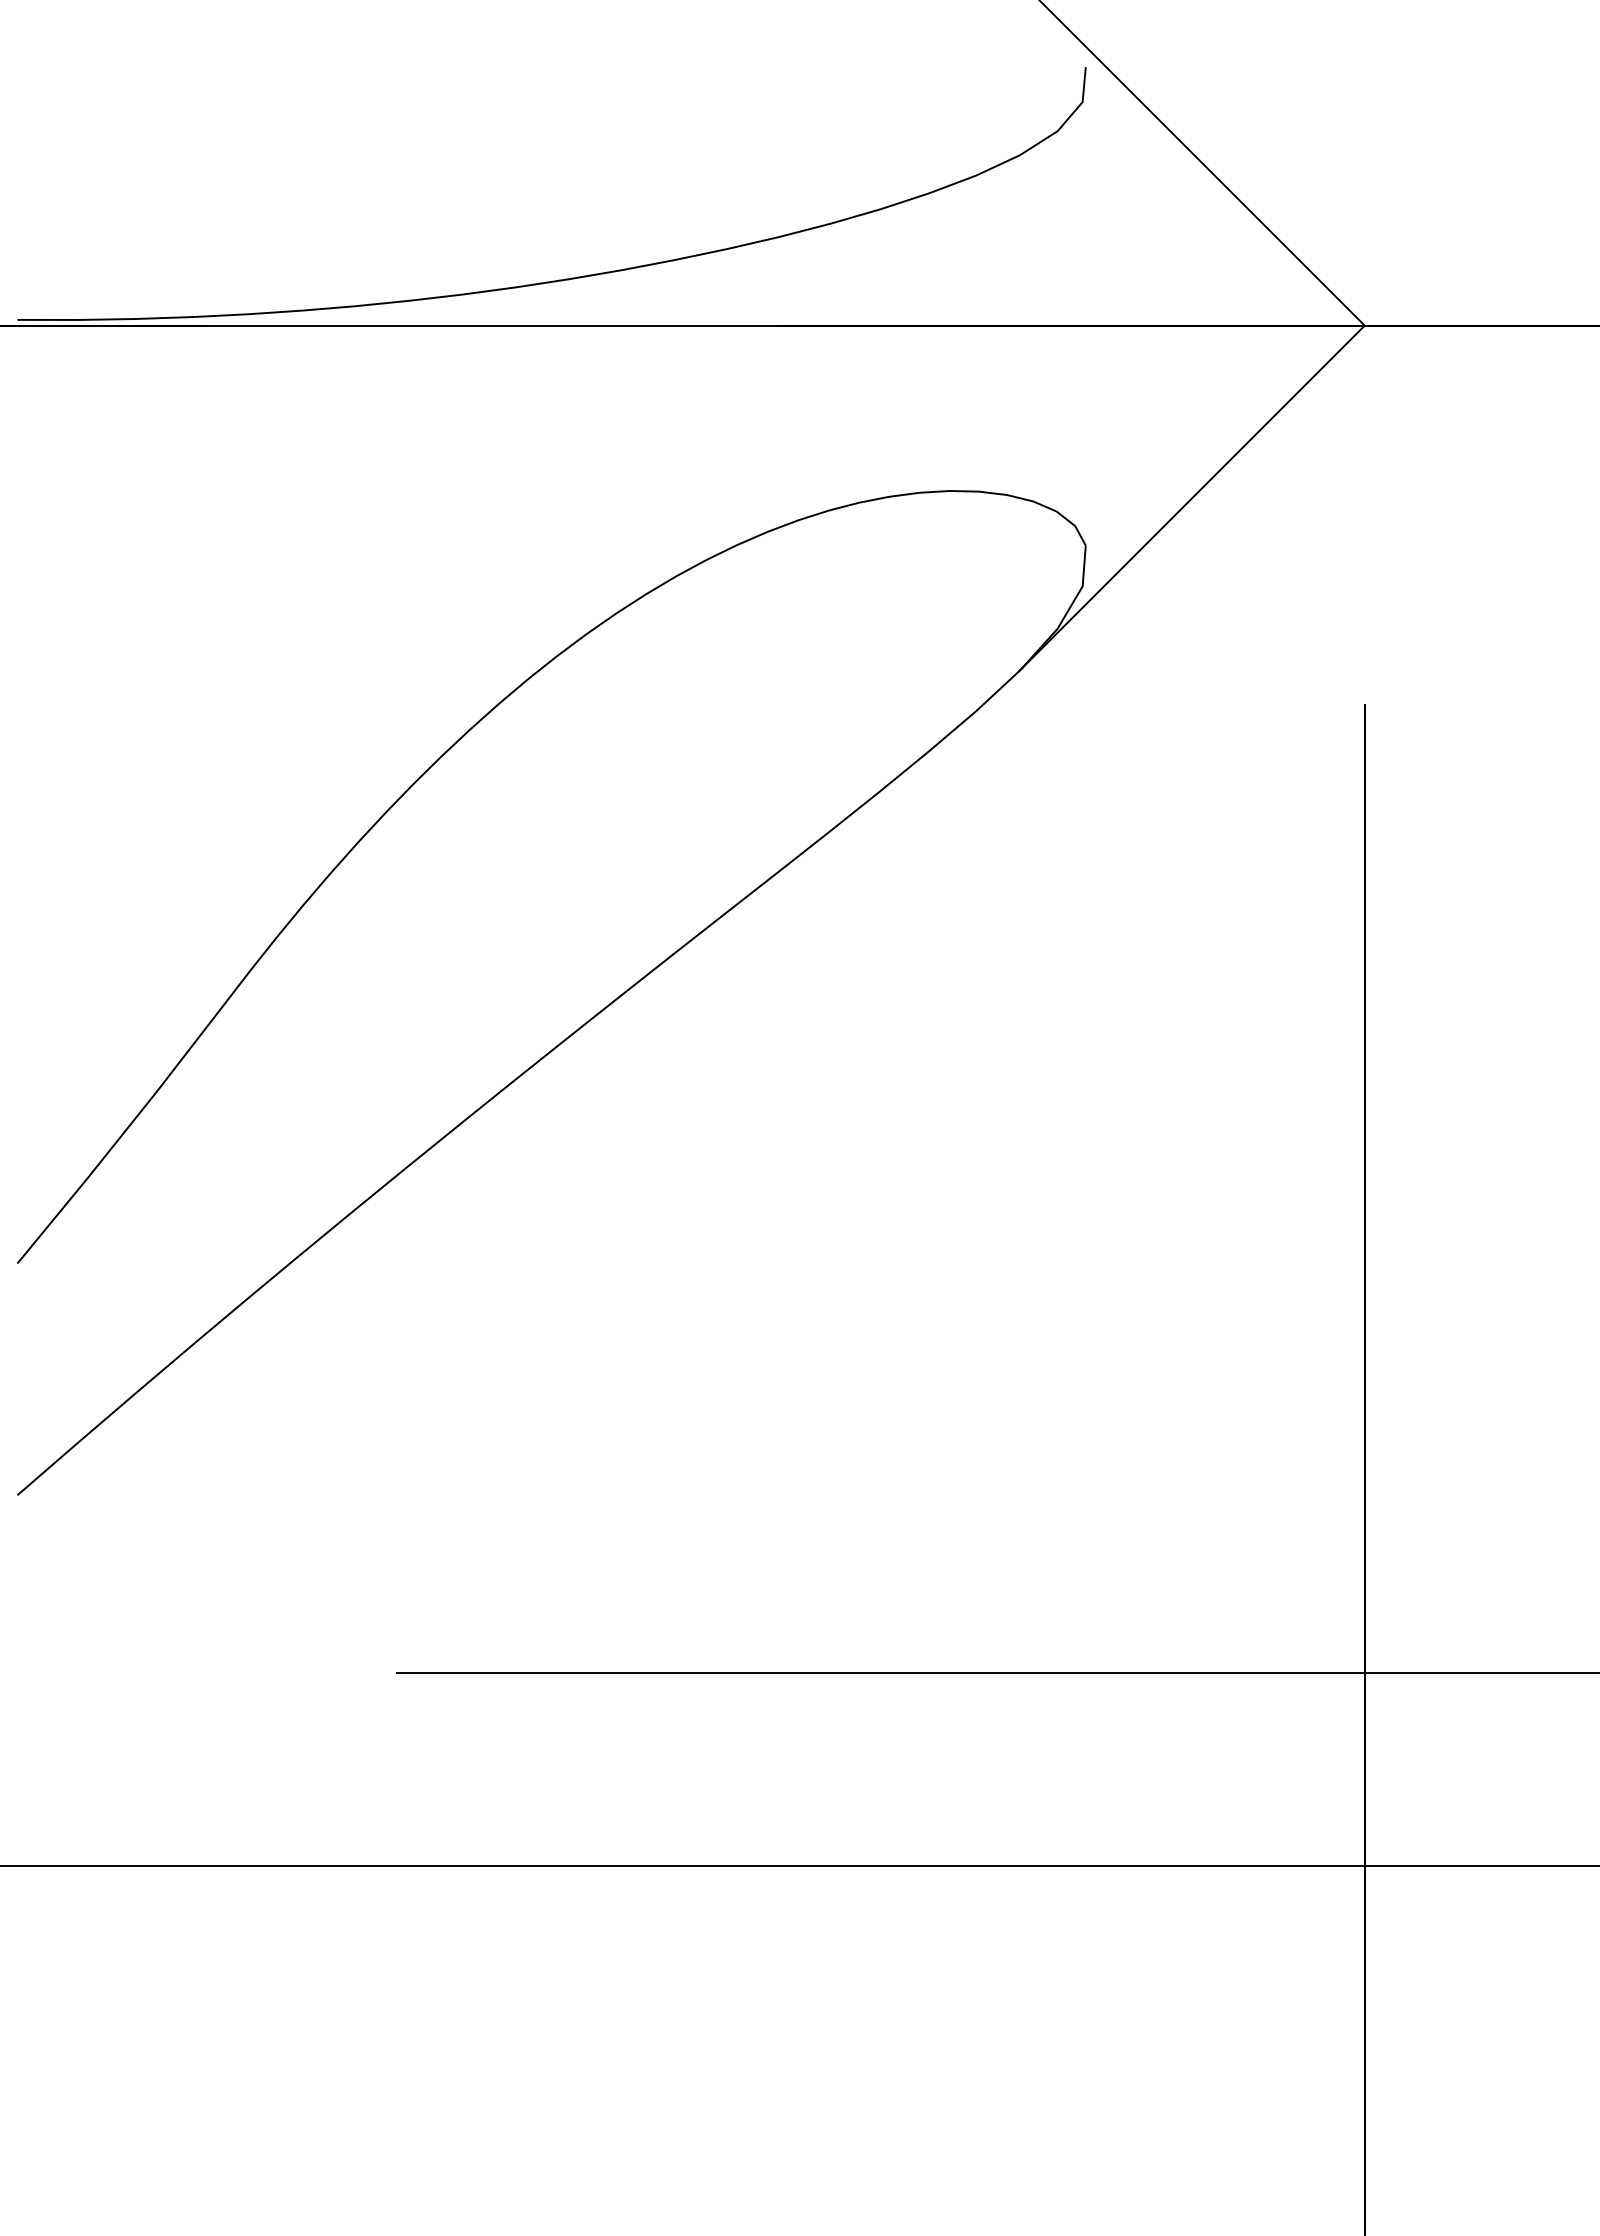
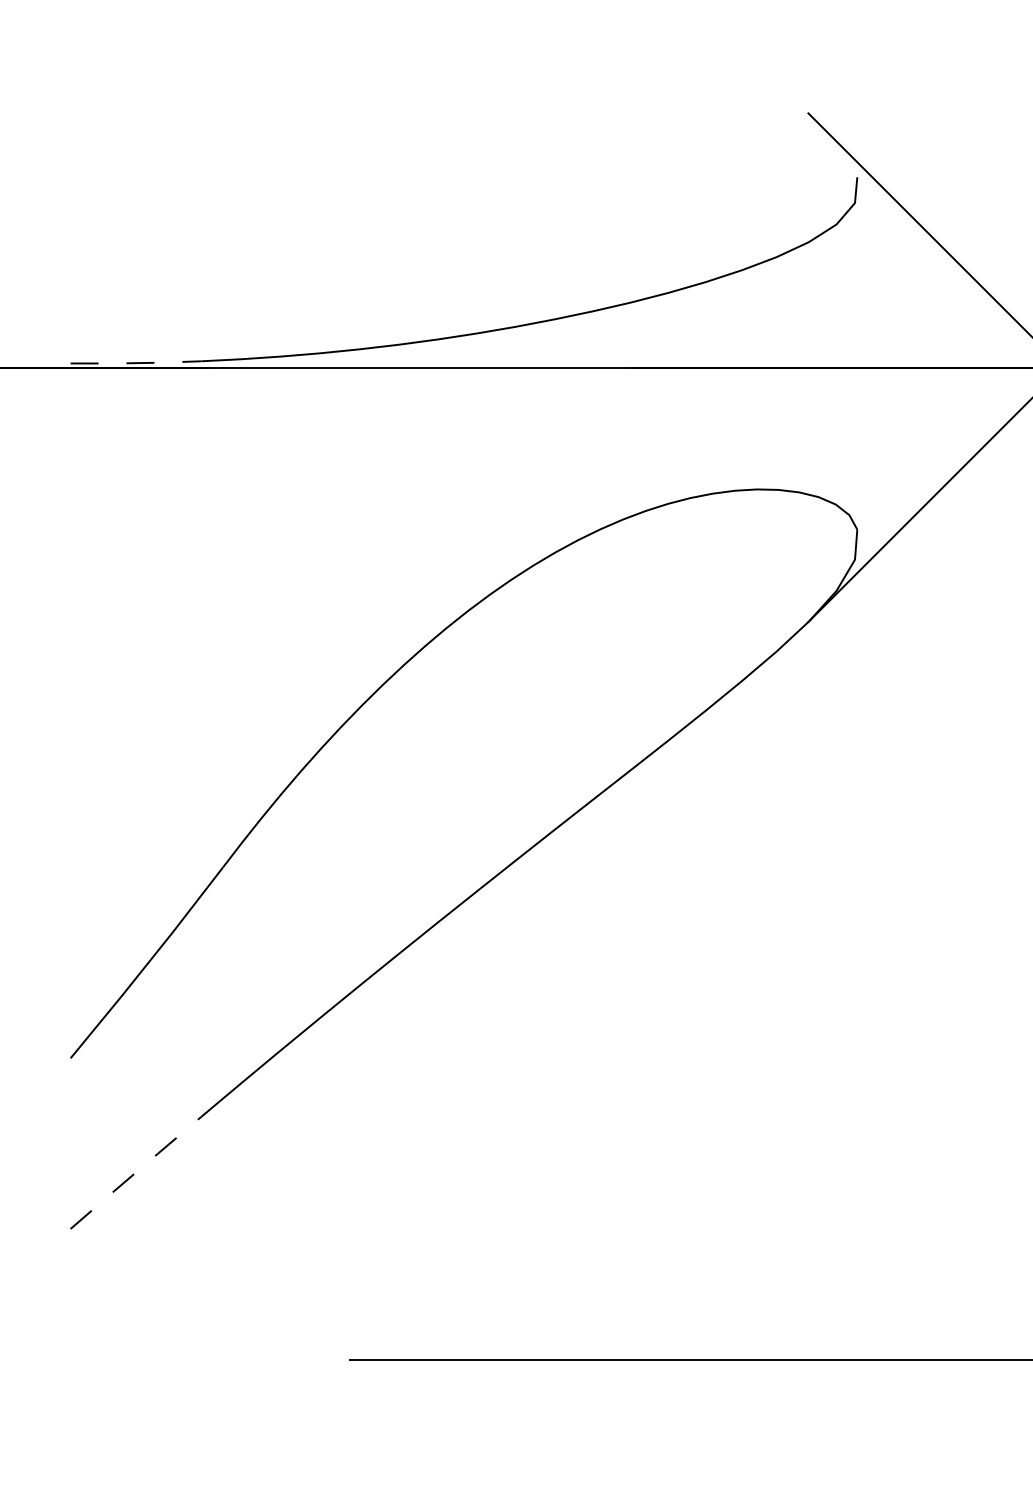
line: (106, 319) -> (136, 363), solid -> dashed
line: (106, 1418) -> (136, 1172), solid -> dashed

